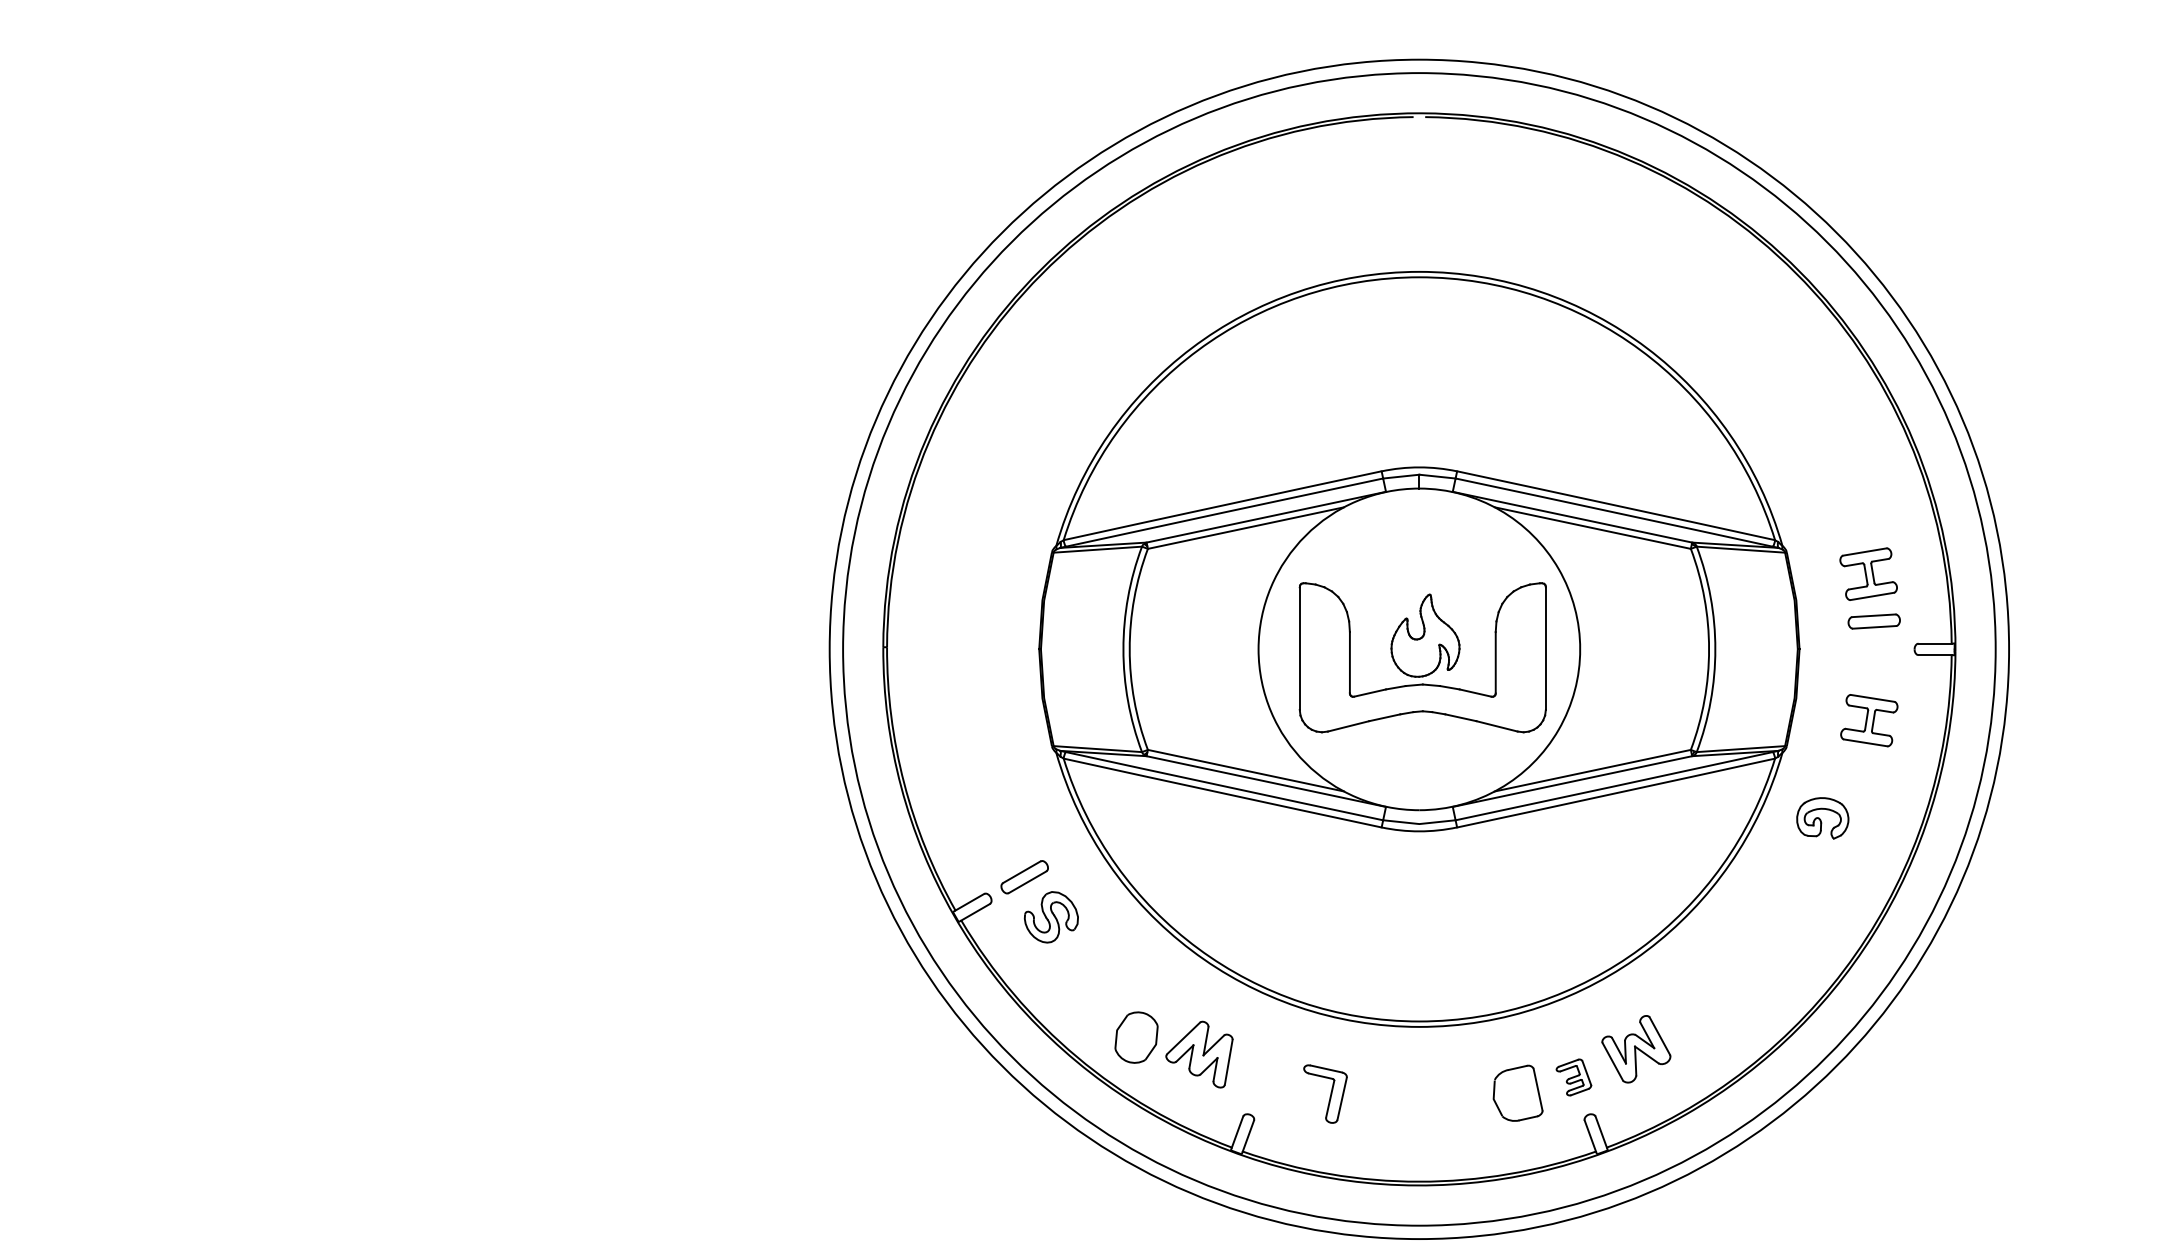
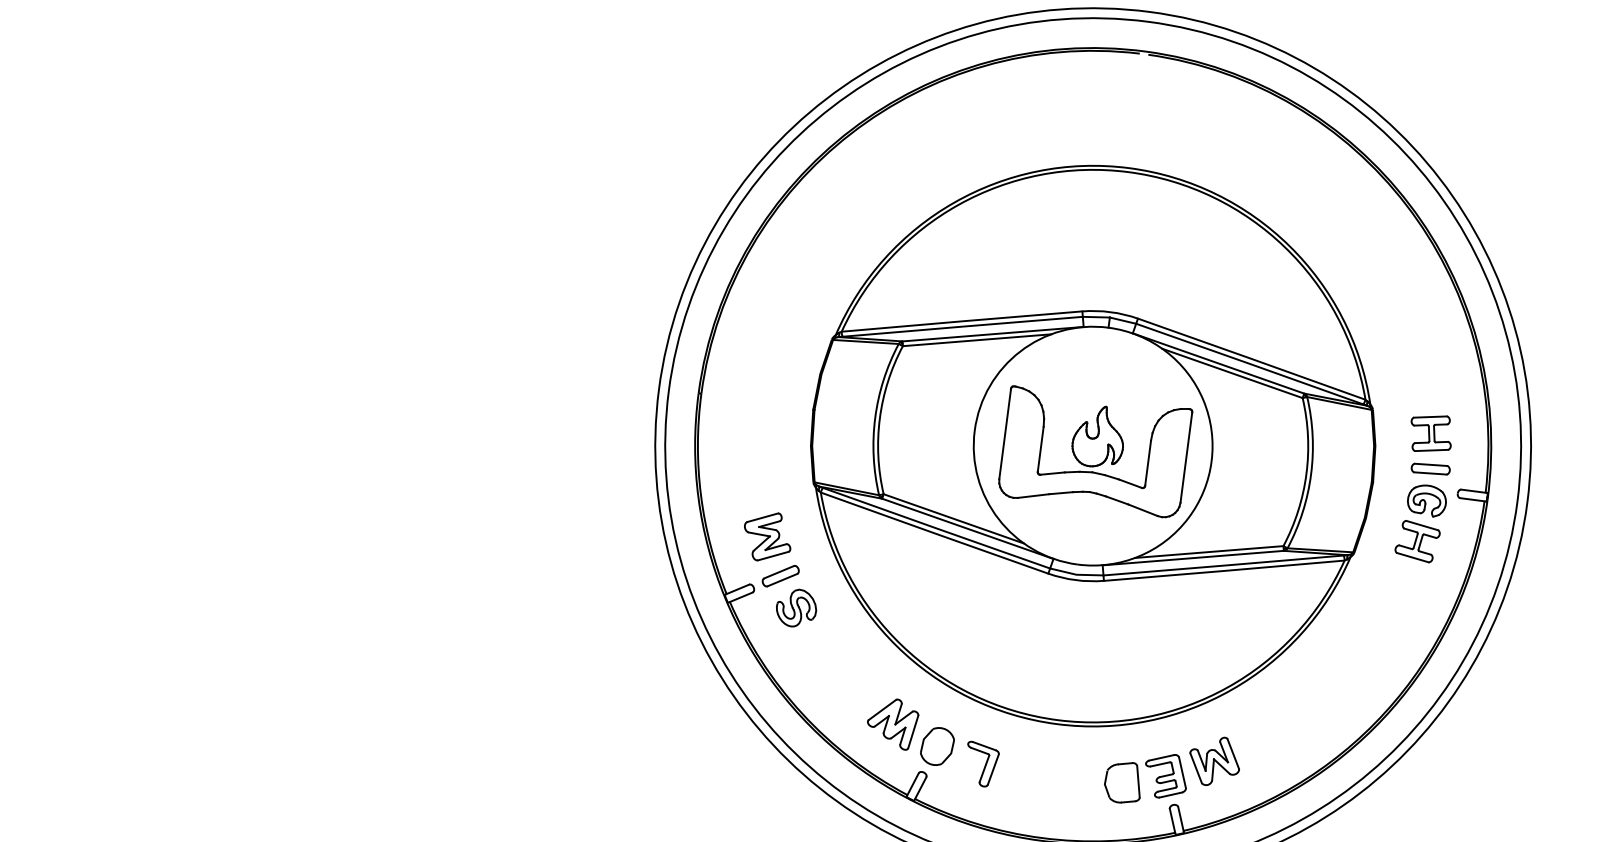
part: (1822, 818) -> (1426, 500), moved
part: (1000, 827) -> (767, 537), added
part: (1136, 1037) -> (937, 746), moved
part: (1573, 1077) -> (1165, 776), size x1.67

